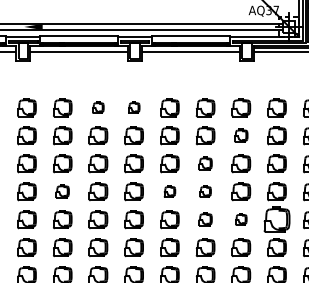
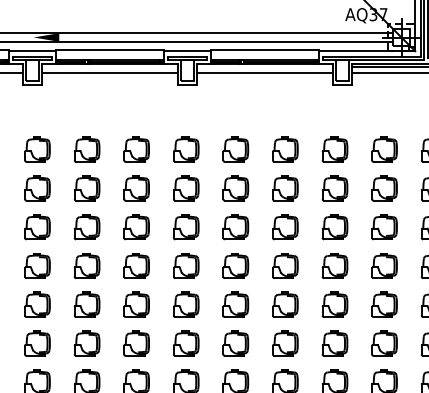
part: (98, 107) -> (136, 149), size x1.67
part: (134, 107) -> (186, 149), size x1.67
part: (240, 135) -> (334, 188), size x1.43
part: (205, 163) -> (285, 227), size x1.43
part: (62, 191) -> (86, 265), size x1.43
part: (169, 191) -> (235, 265), size x1.67
part: (205, 191) -> (285, 265), size x1.67
part: (205, 219) -> (285, 304), size x1.43
part: (240, 219) -> (334, 304), size x1.67
part: (276, 219) -> (384, 304), size x0.71

